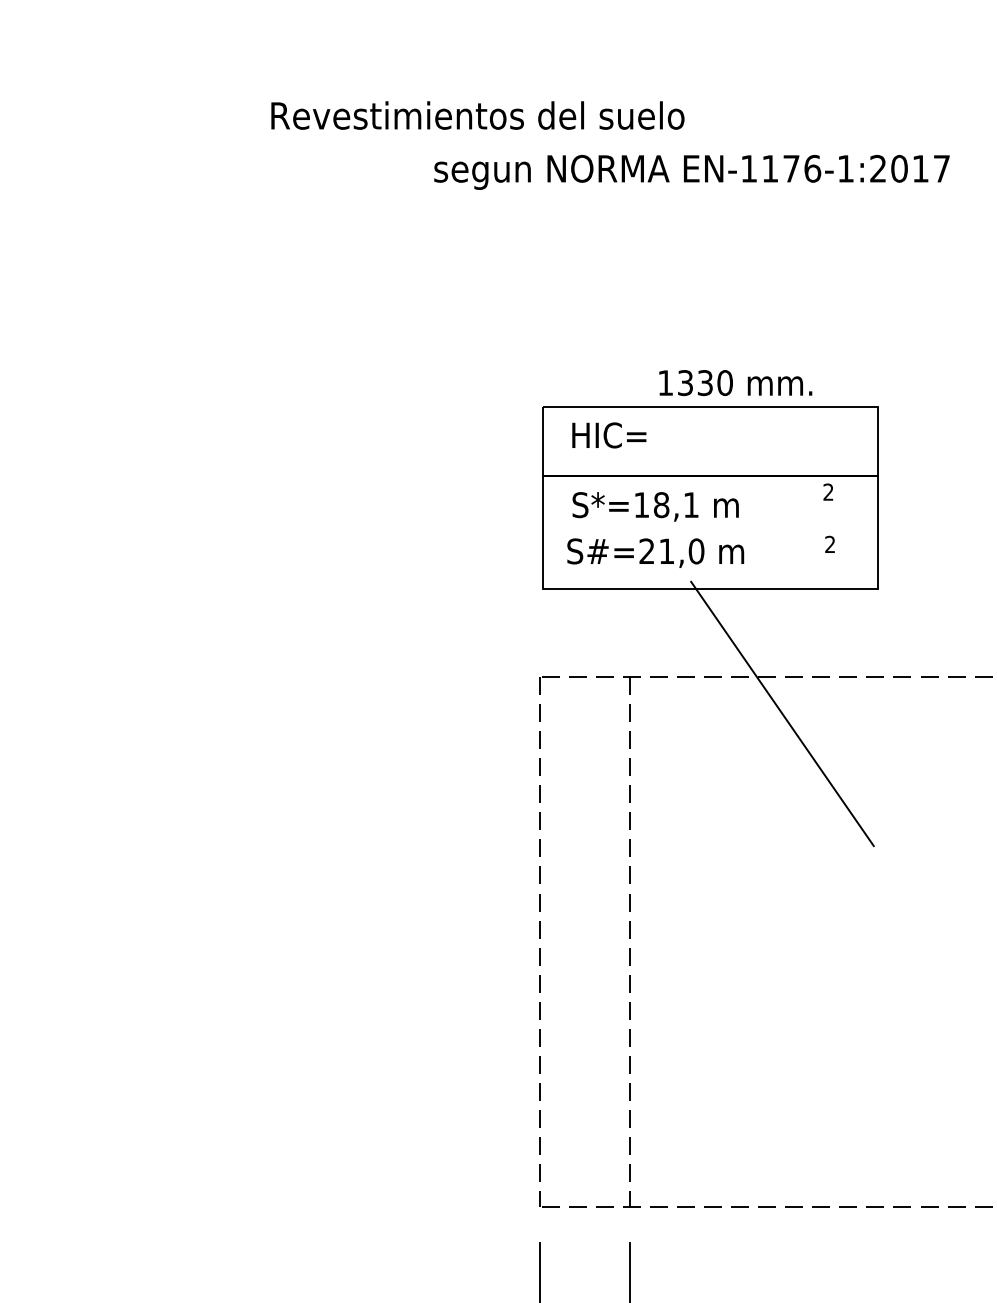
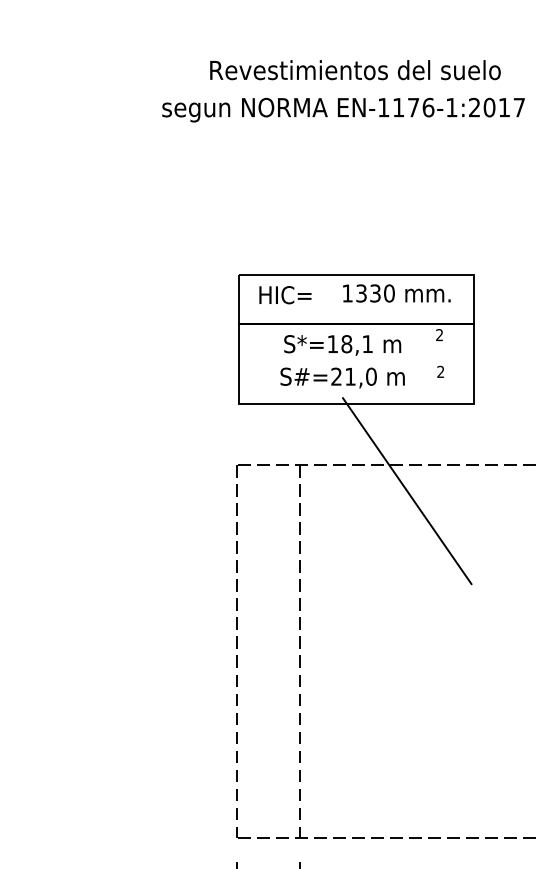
text: (477, 115) -> (355, 70), moved
text: (735, 383) -> (396, 293), moved
text: (655, 506) -> (342, 345), moved
text: (655, 552) -> (342, 377), moved

